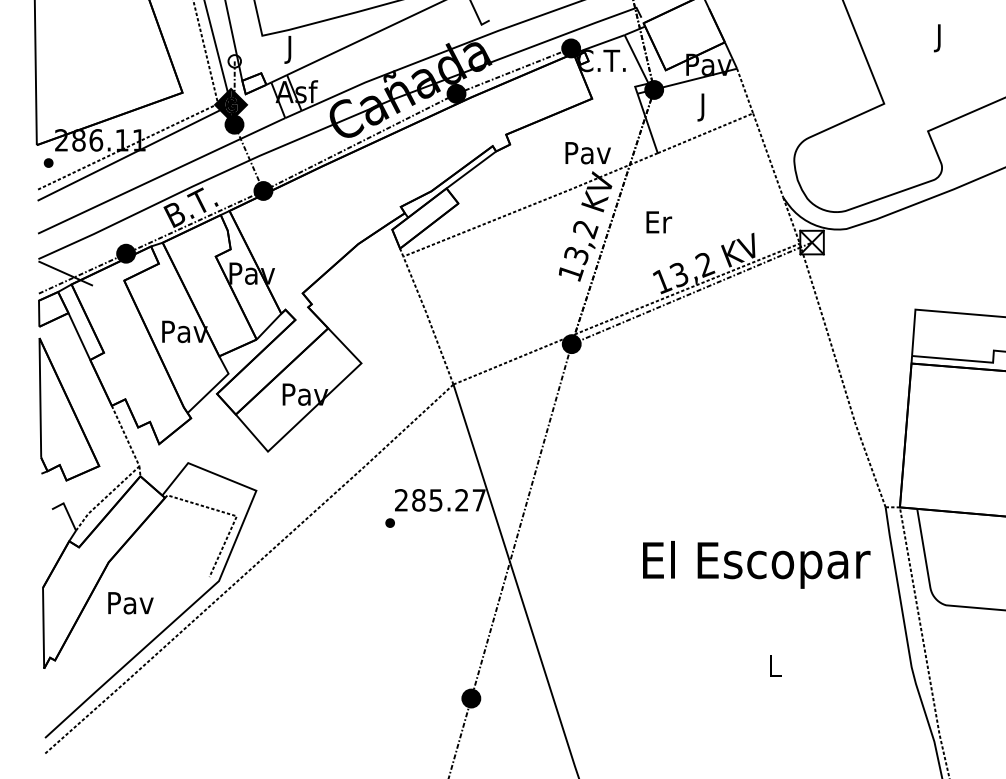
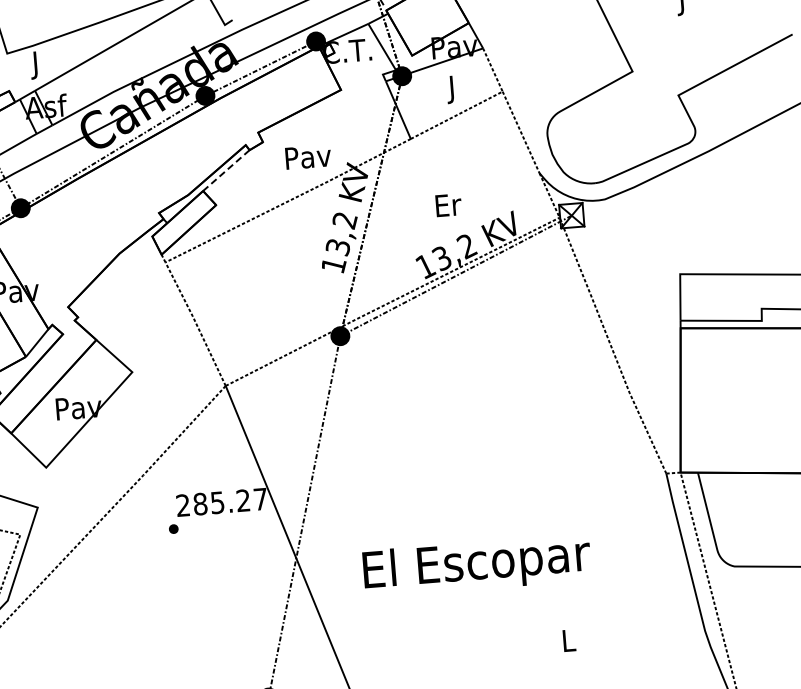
text: (587, 153) -> (307, 157), moved
line: (471, 169) -> (226, 170), solid -> dashed
text: (659, 222) -> (449, 205), moved
text: (756, 564) -> (476, 565), moved

